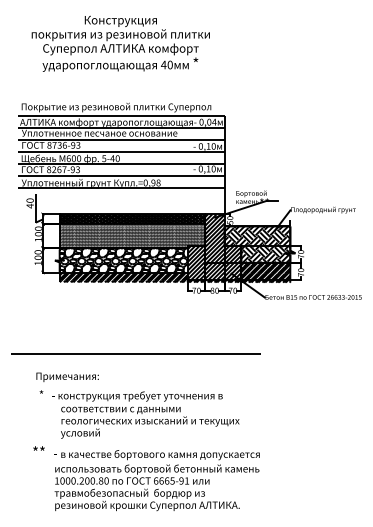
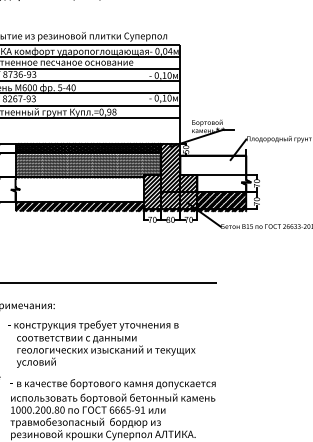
hatch: (257, 244) -> (213, 173), removed
hatch: (123, 260) -> (79, 189), removed

